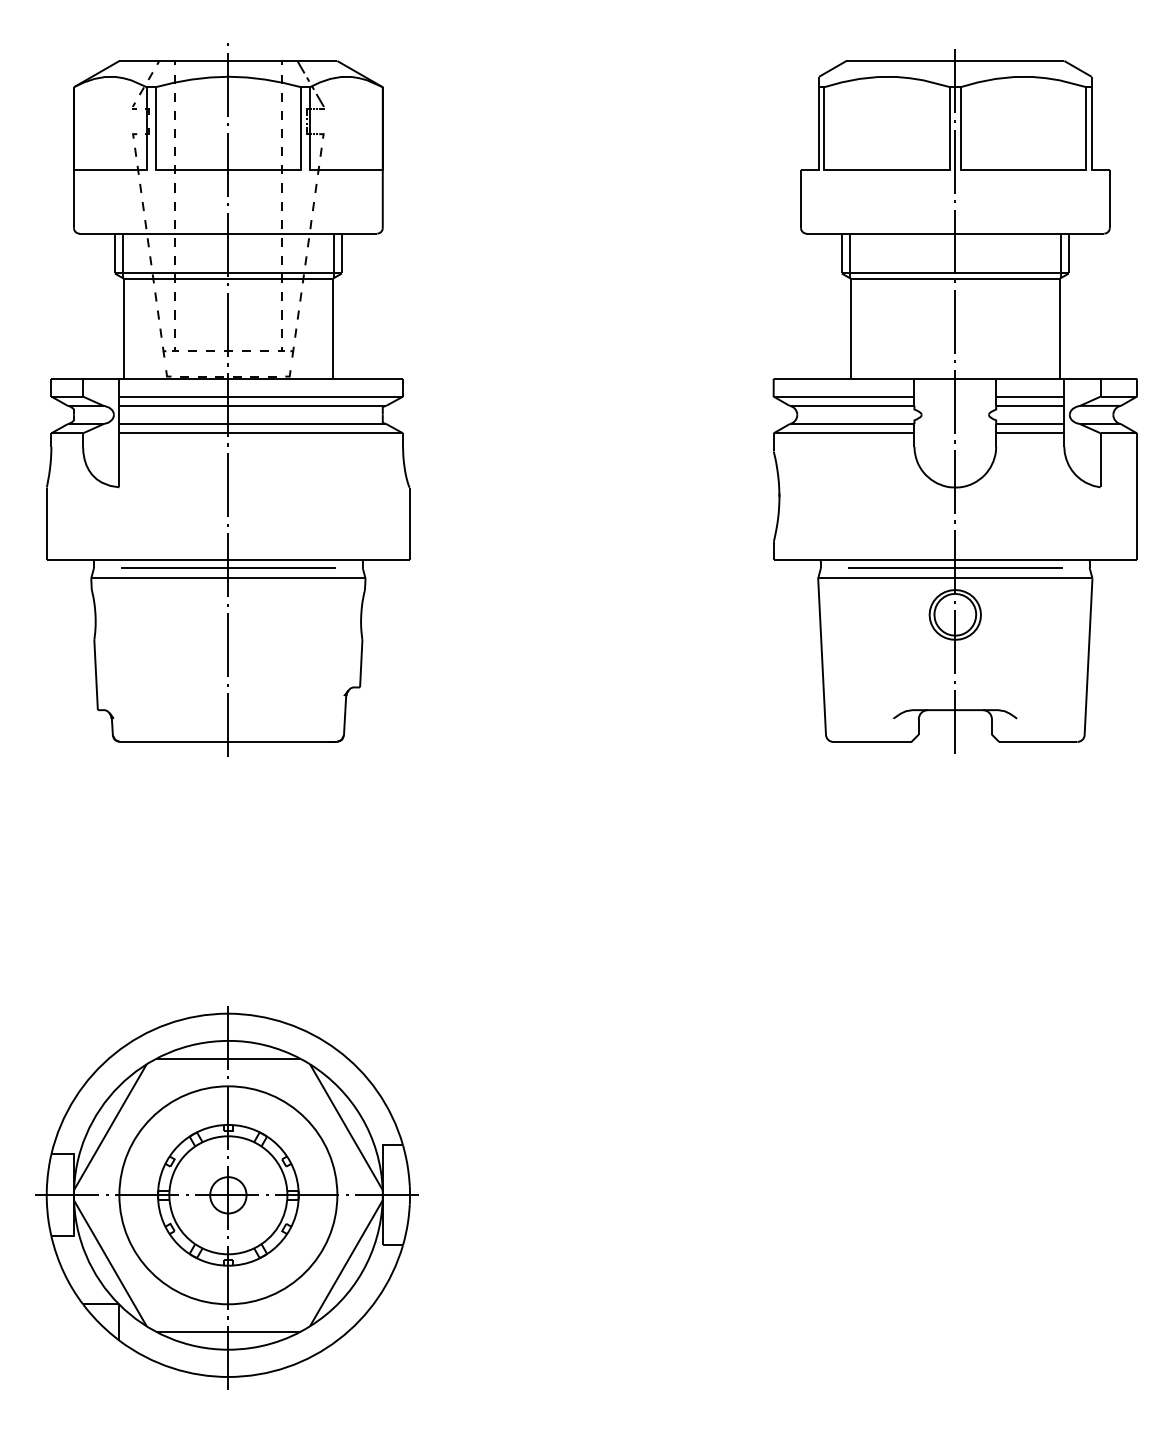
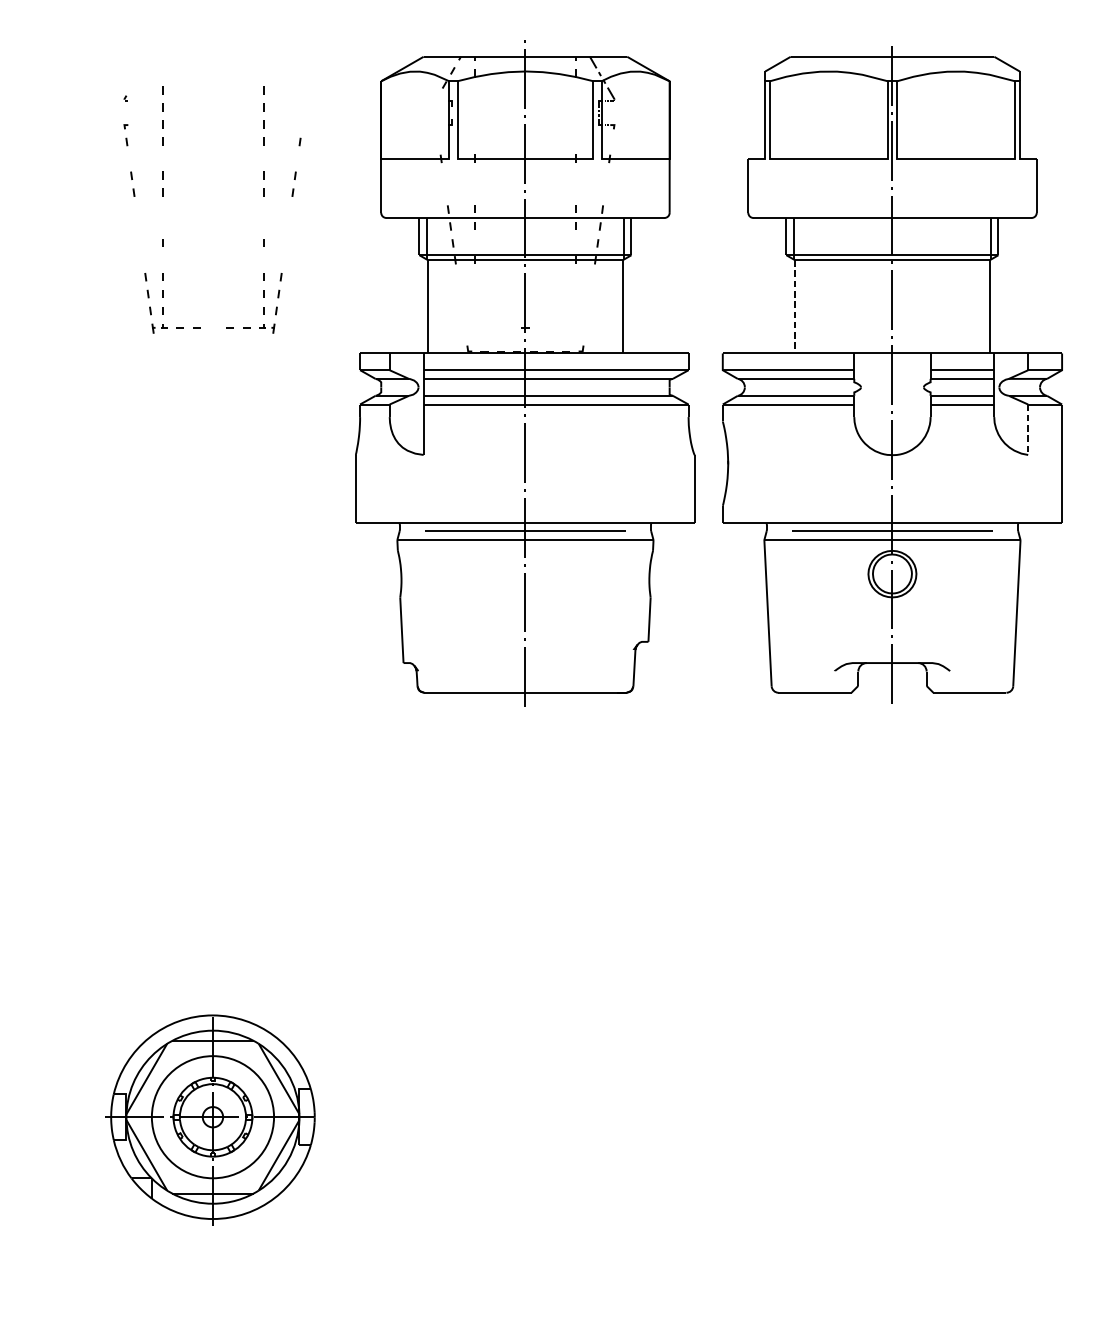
line: (850, 328) -> (794, 306), solid -> dashed
part: (228, 399) -> (525, 372), moved
line: (1100, 460) -> (1028, 429), solid -> dashed
part: (226, 1197) -> (211, 1118), size x0.6

